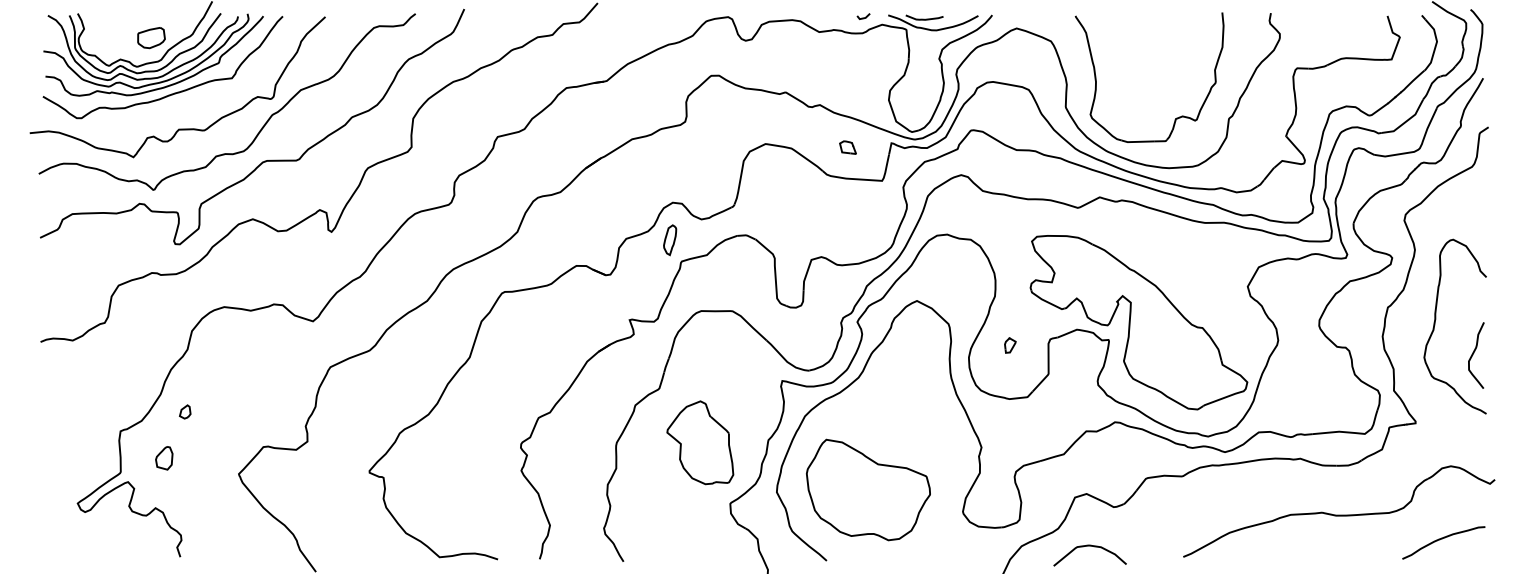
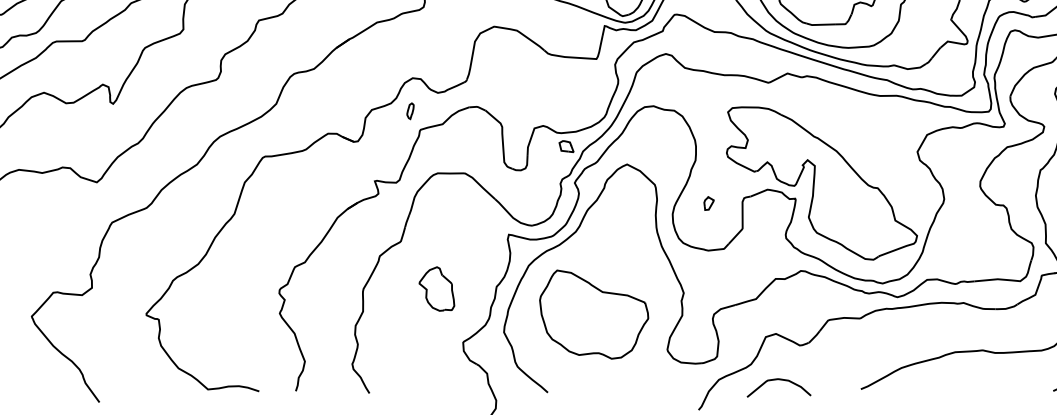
part: (847, 147) -> (566, 146), moved
part: (670, 240) -> (410, 111), size x0.6
part: (700, 442) -> (437, 288), size x0.6
part: (868, 489) -> (594, 314), moved

